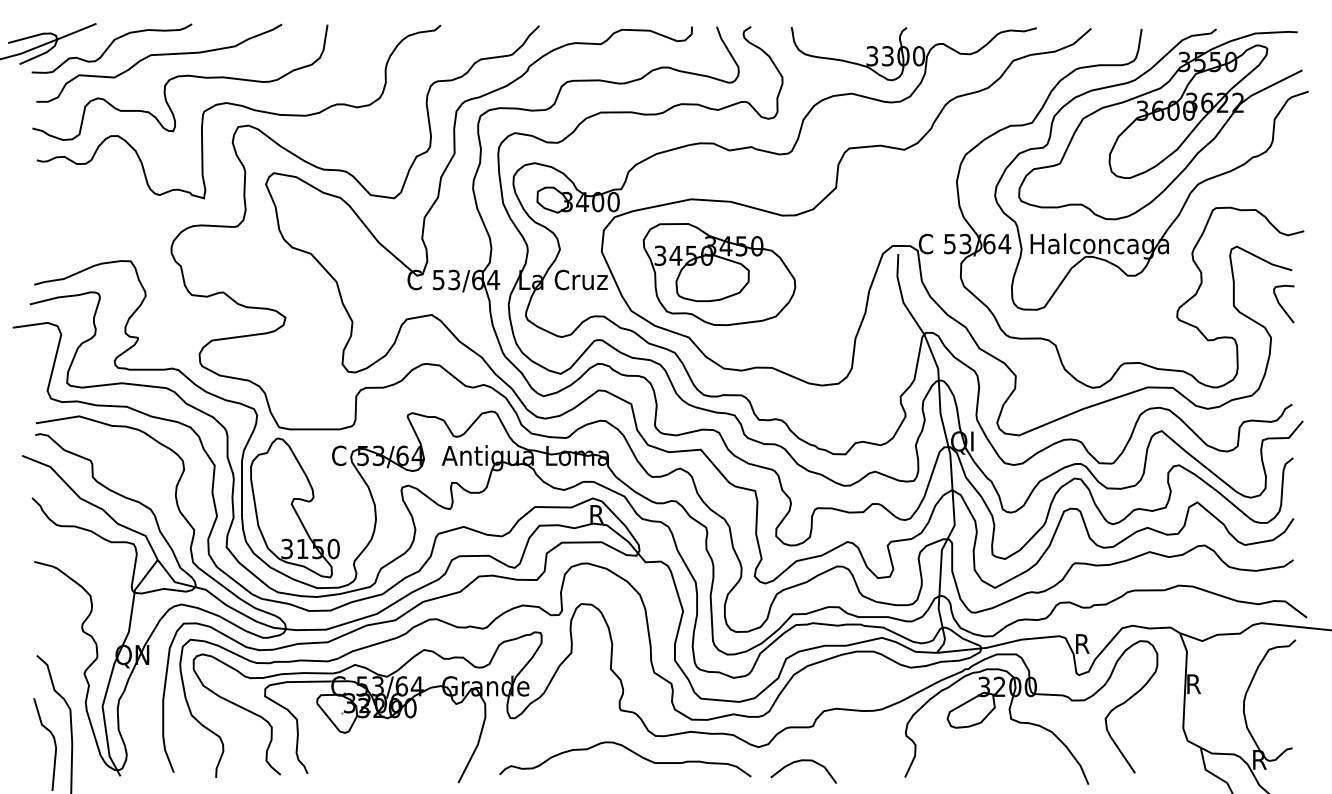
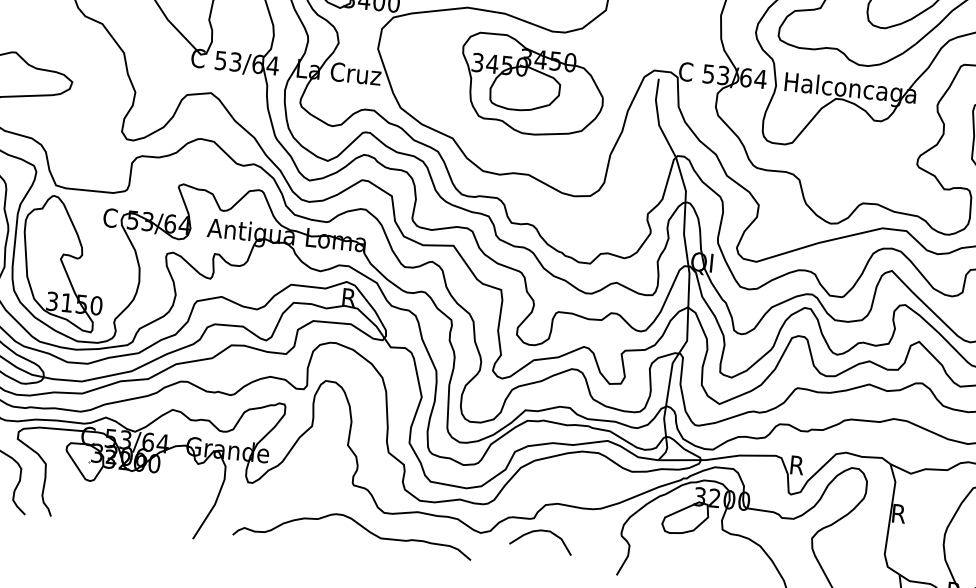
part: (719, 274) -> (532, 85), moved
curve: (803, 761) -> (541, 531), moved

